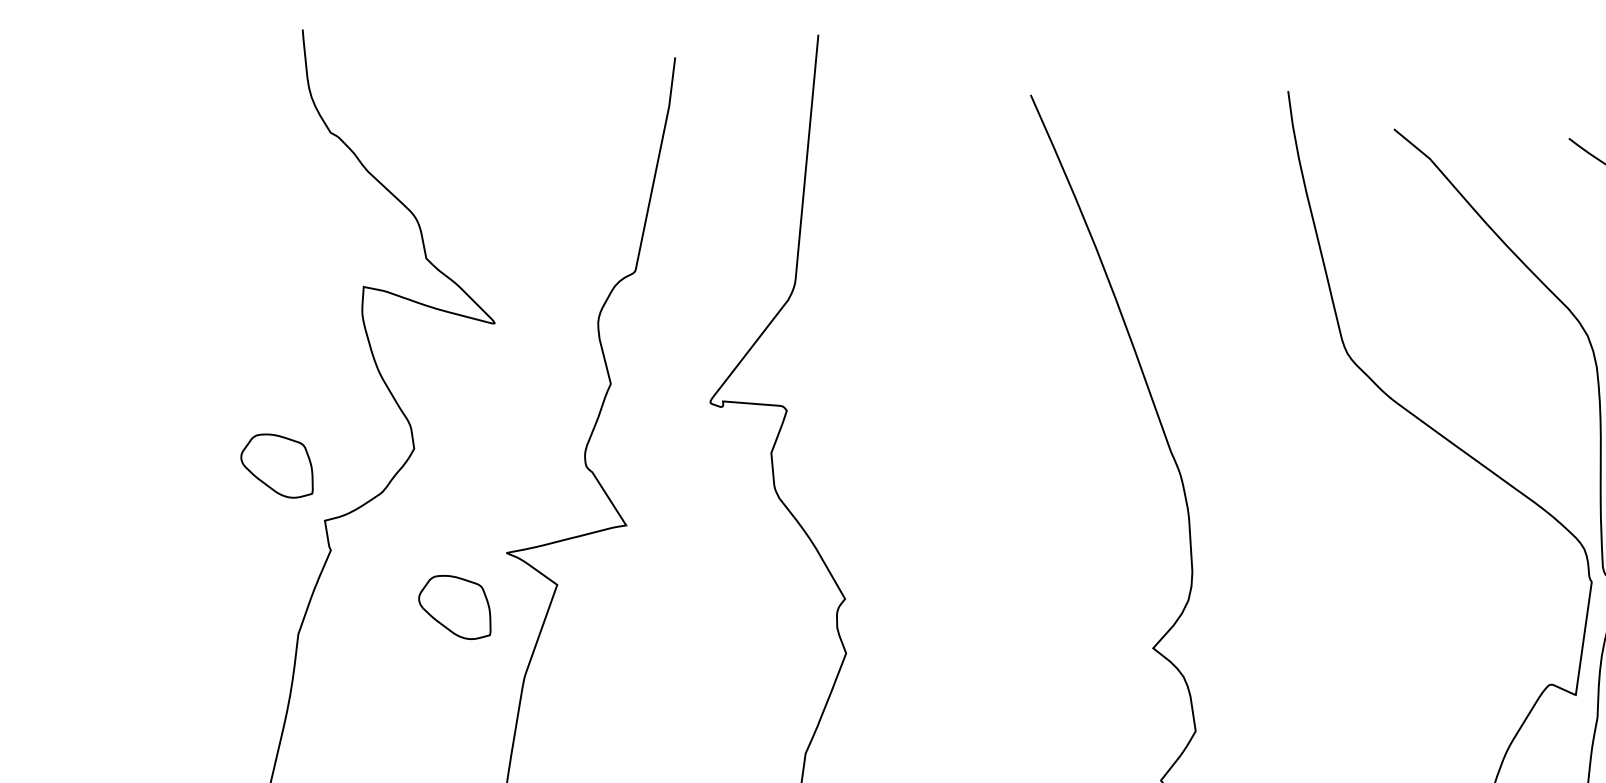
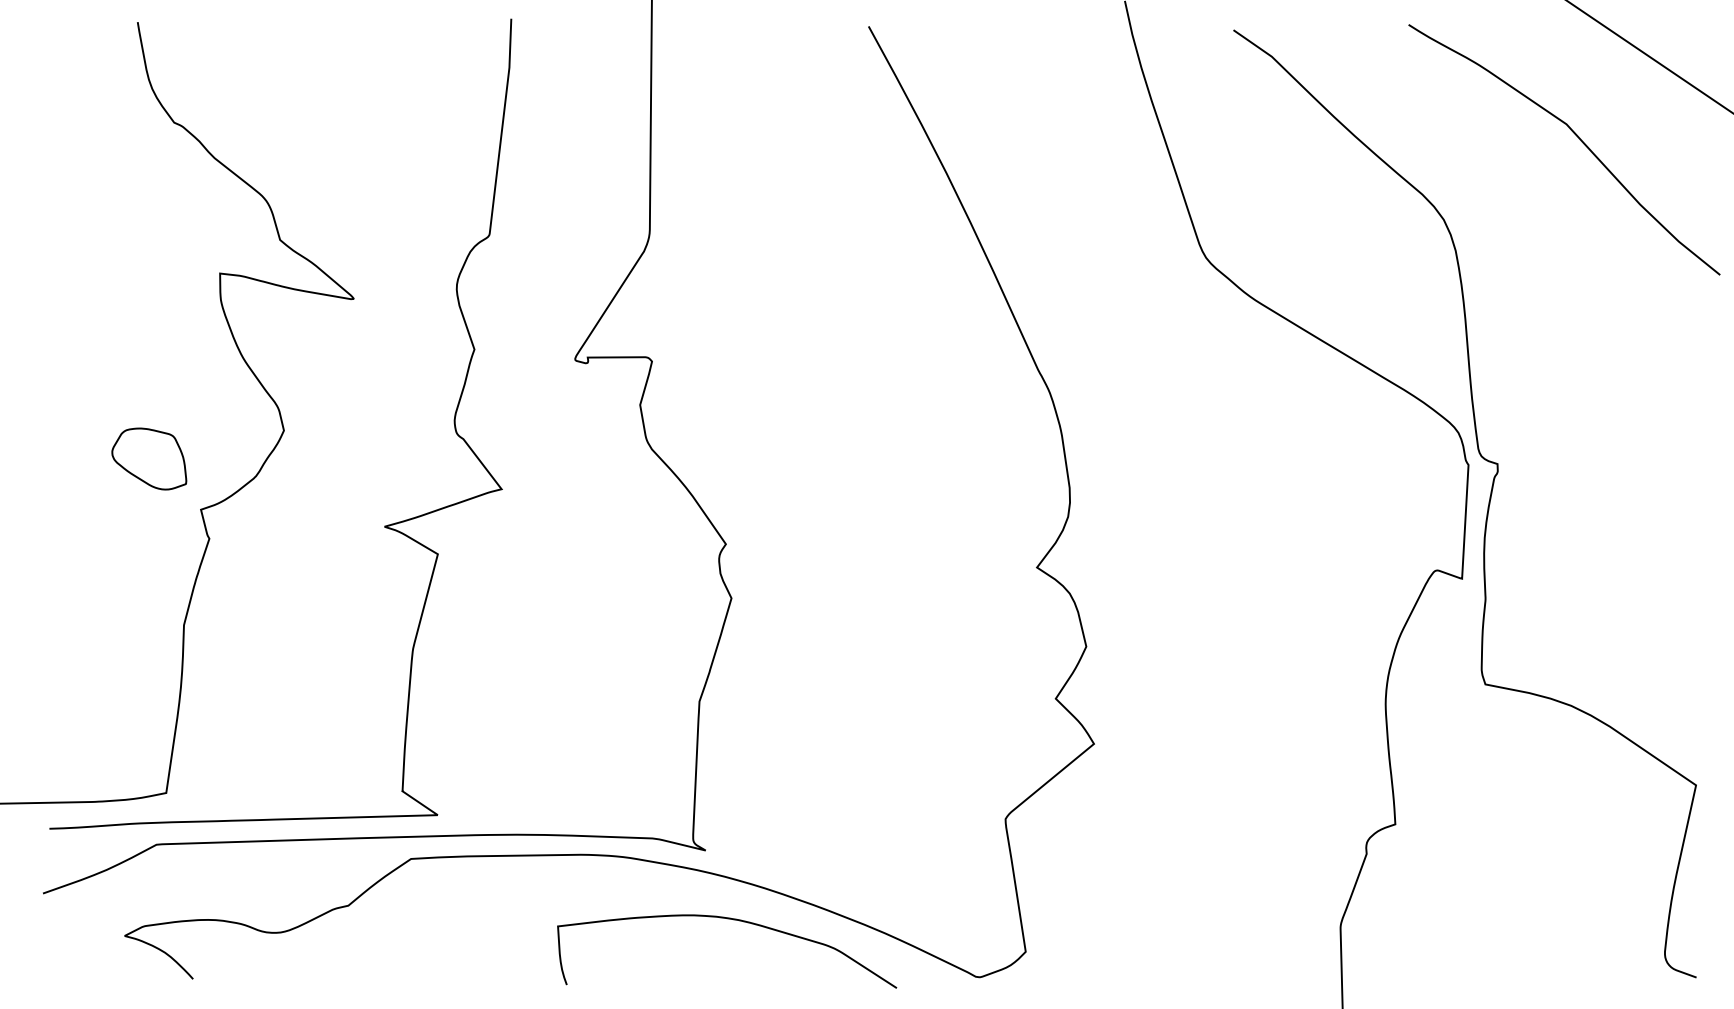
part: (455, 606) -> (338, 584), removed

